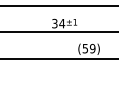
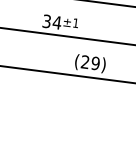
text: (85, 48) -> (85, 61), (59) -> (29)

